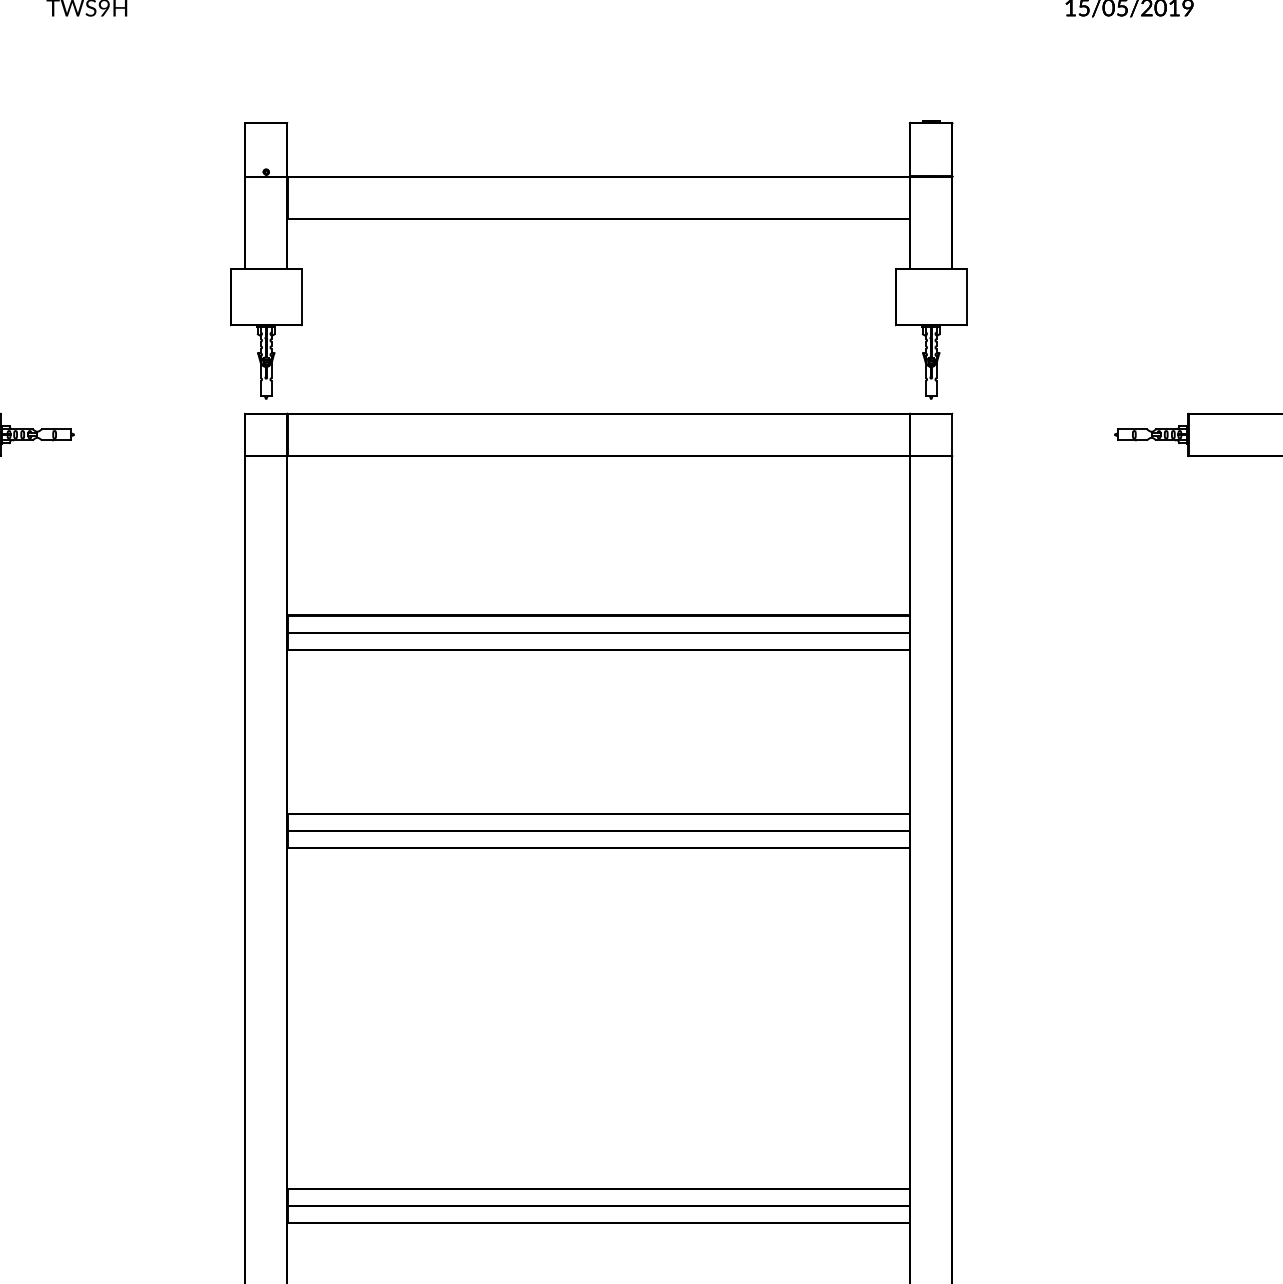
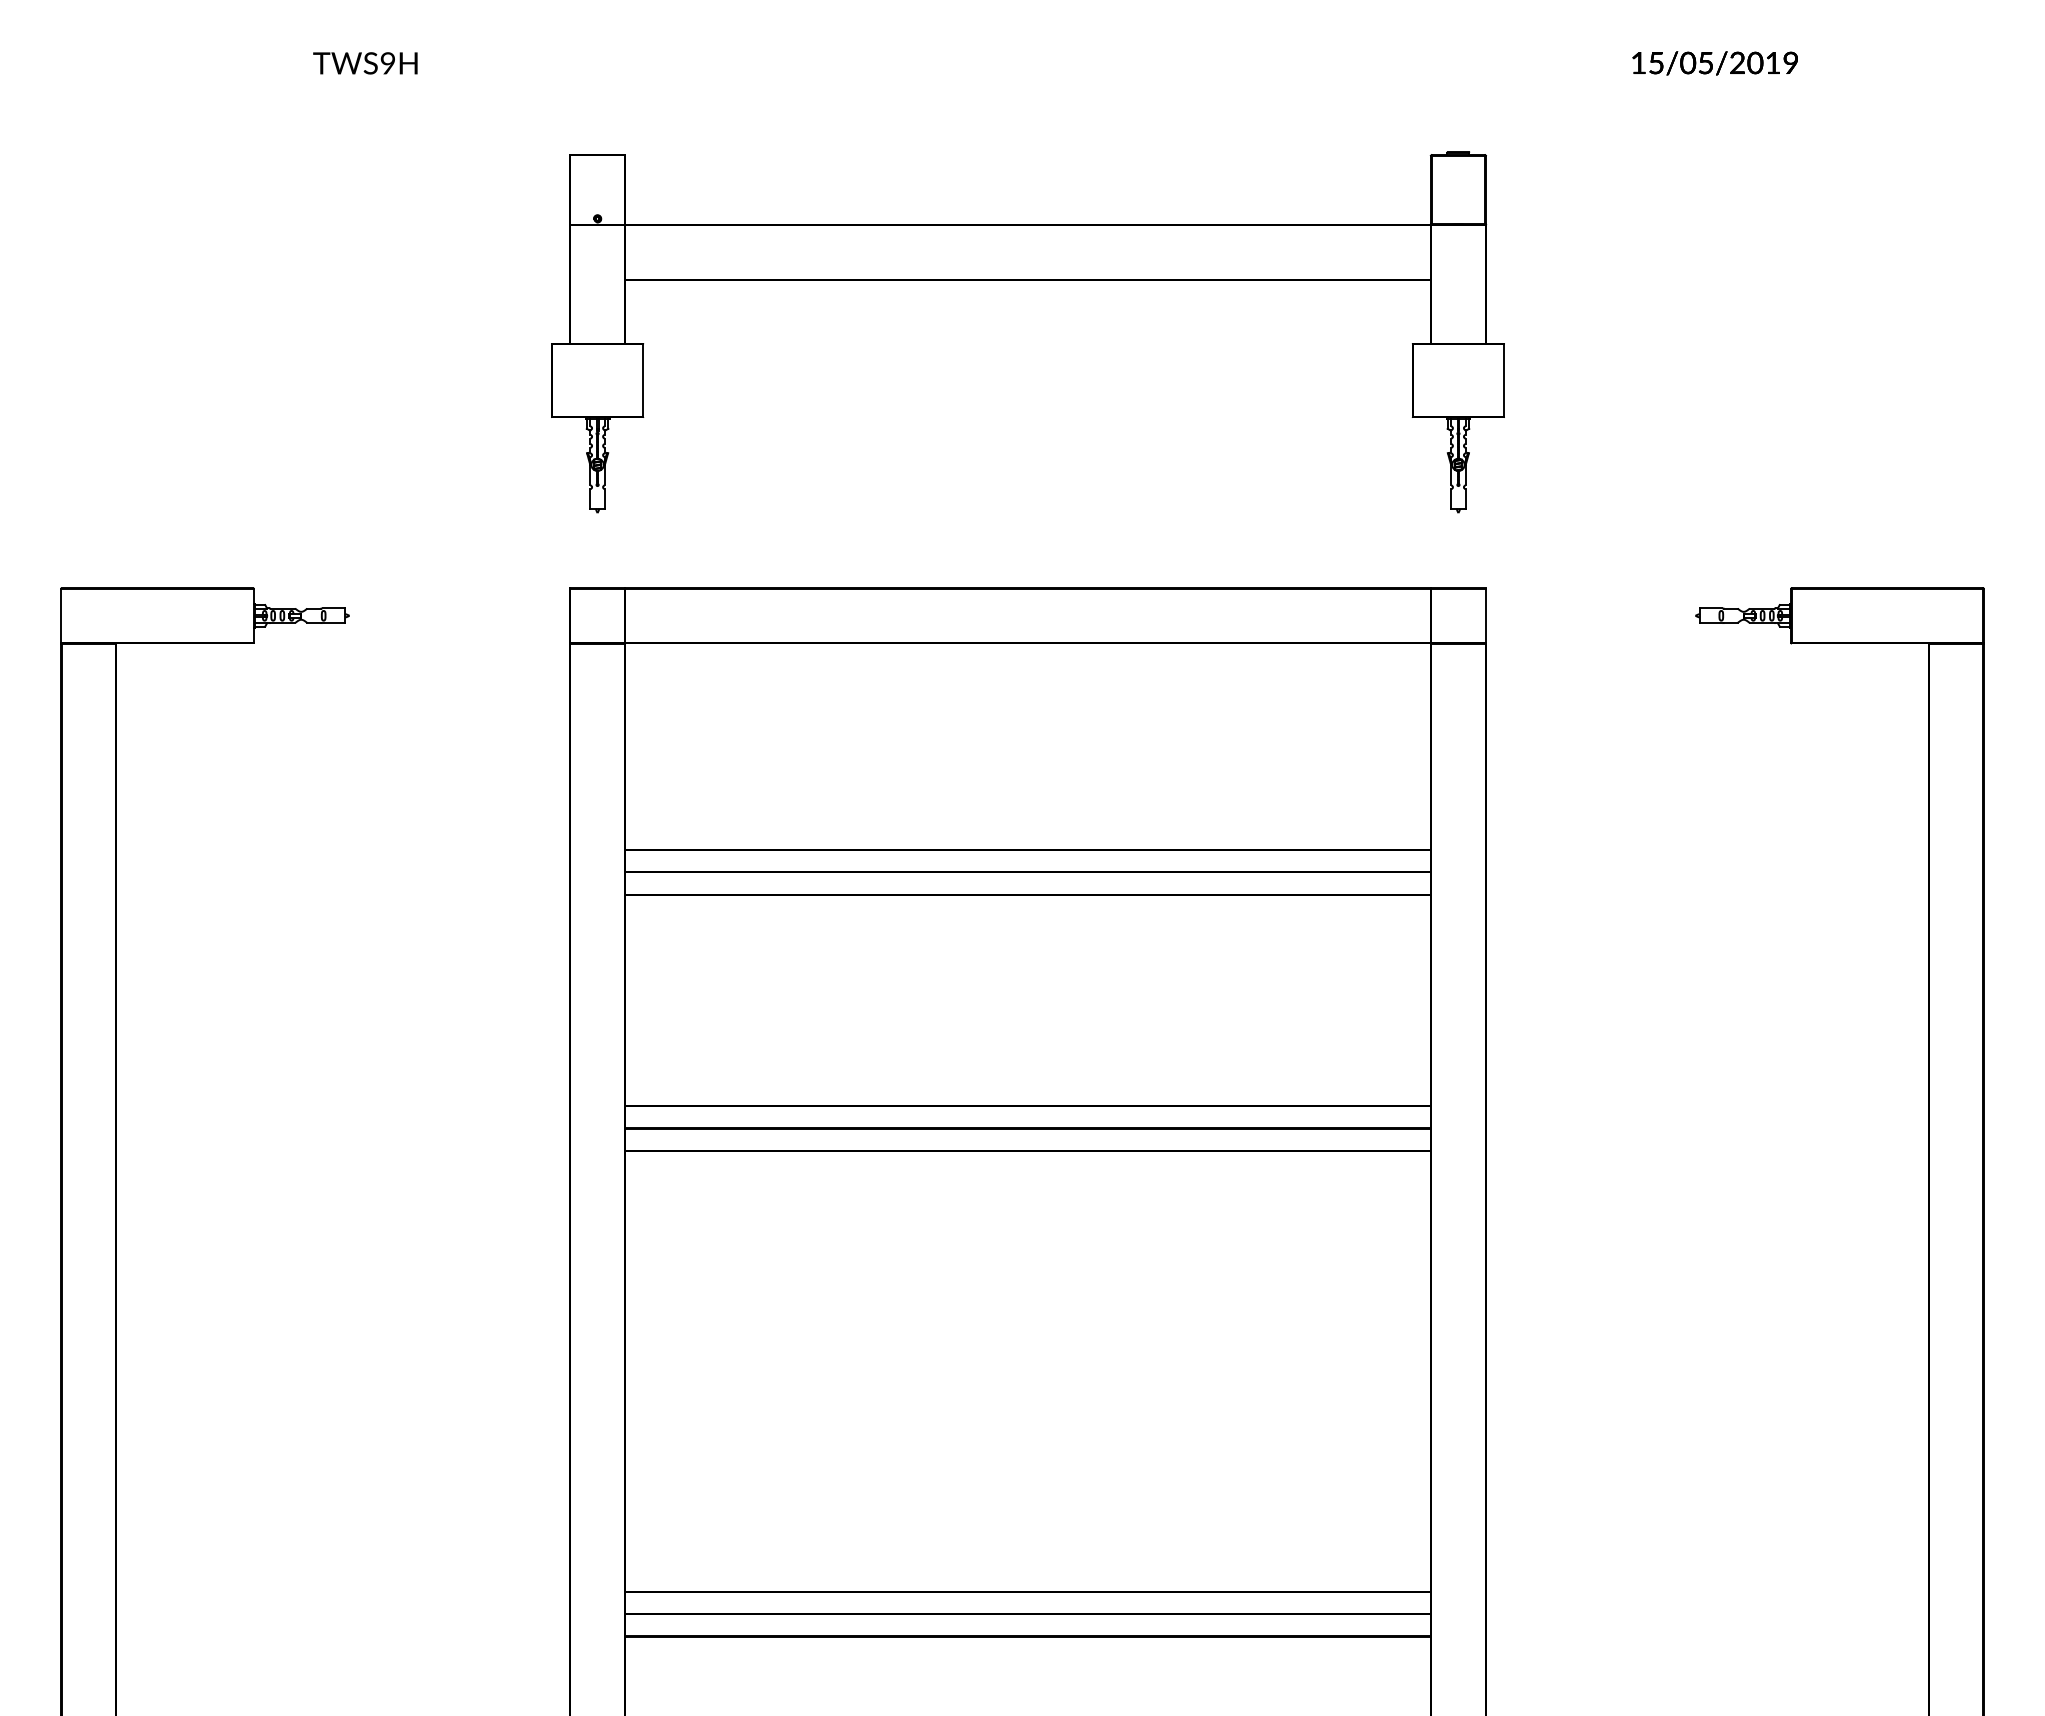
part: (598, 219) -> (1027, 280), moved

